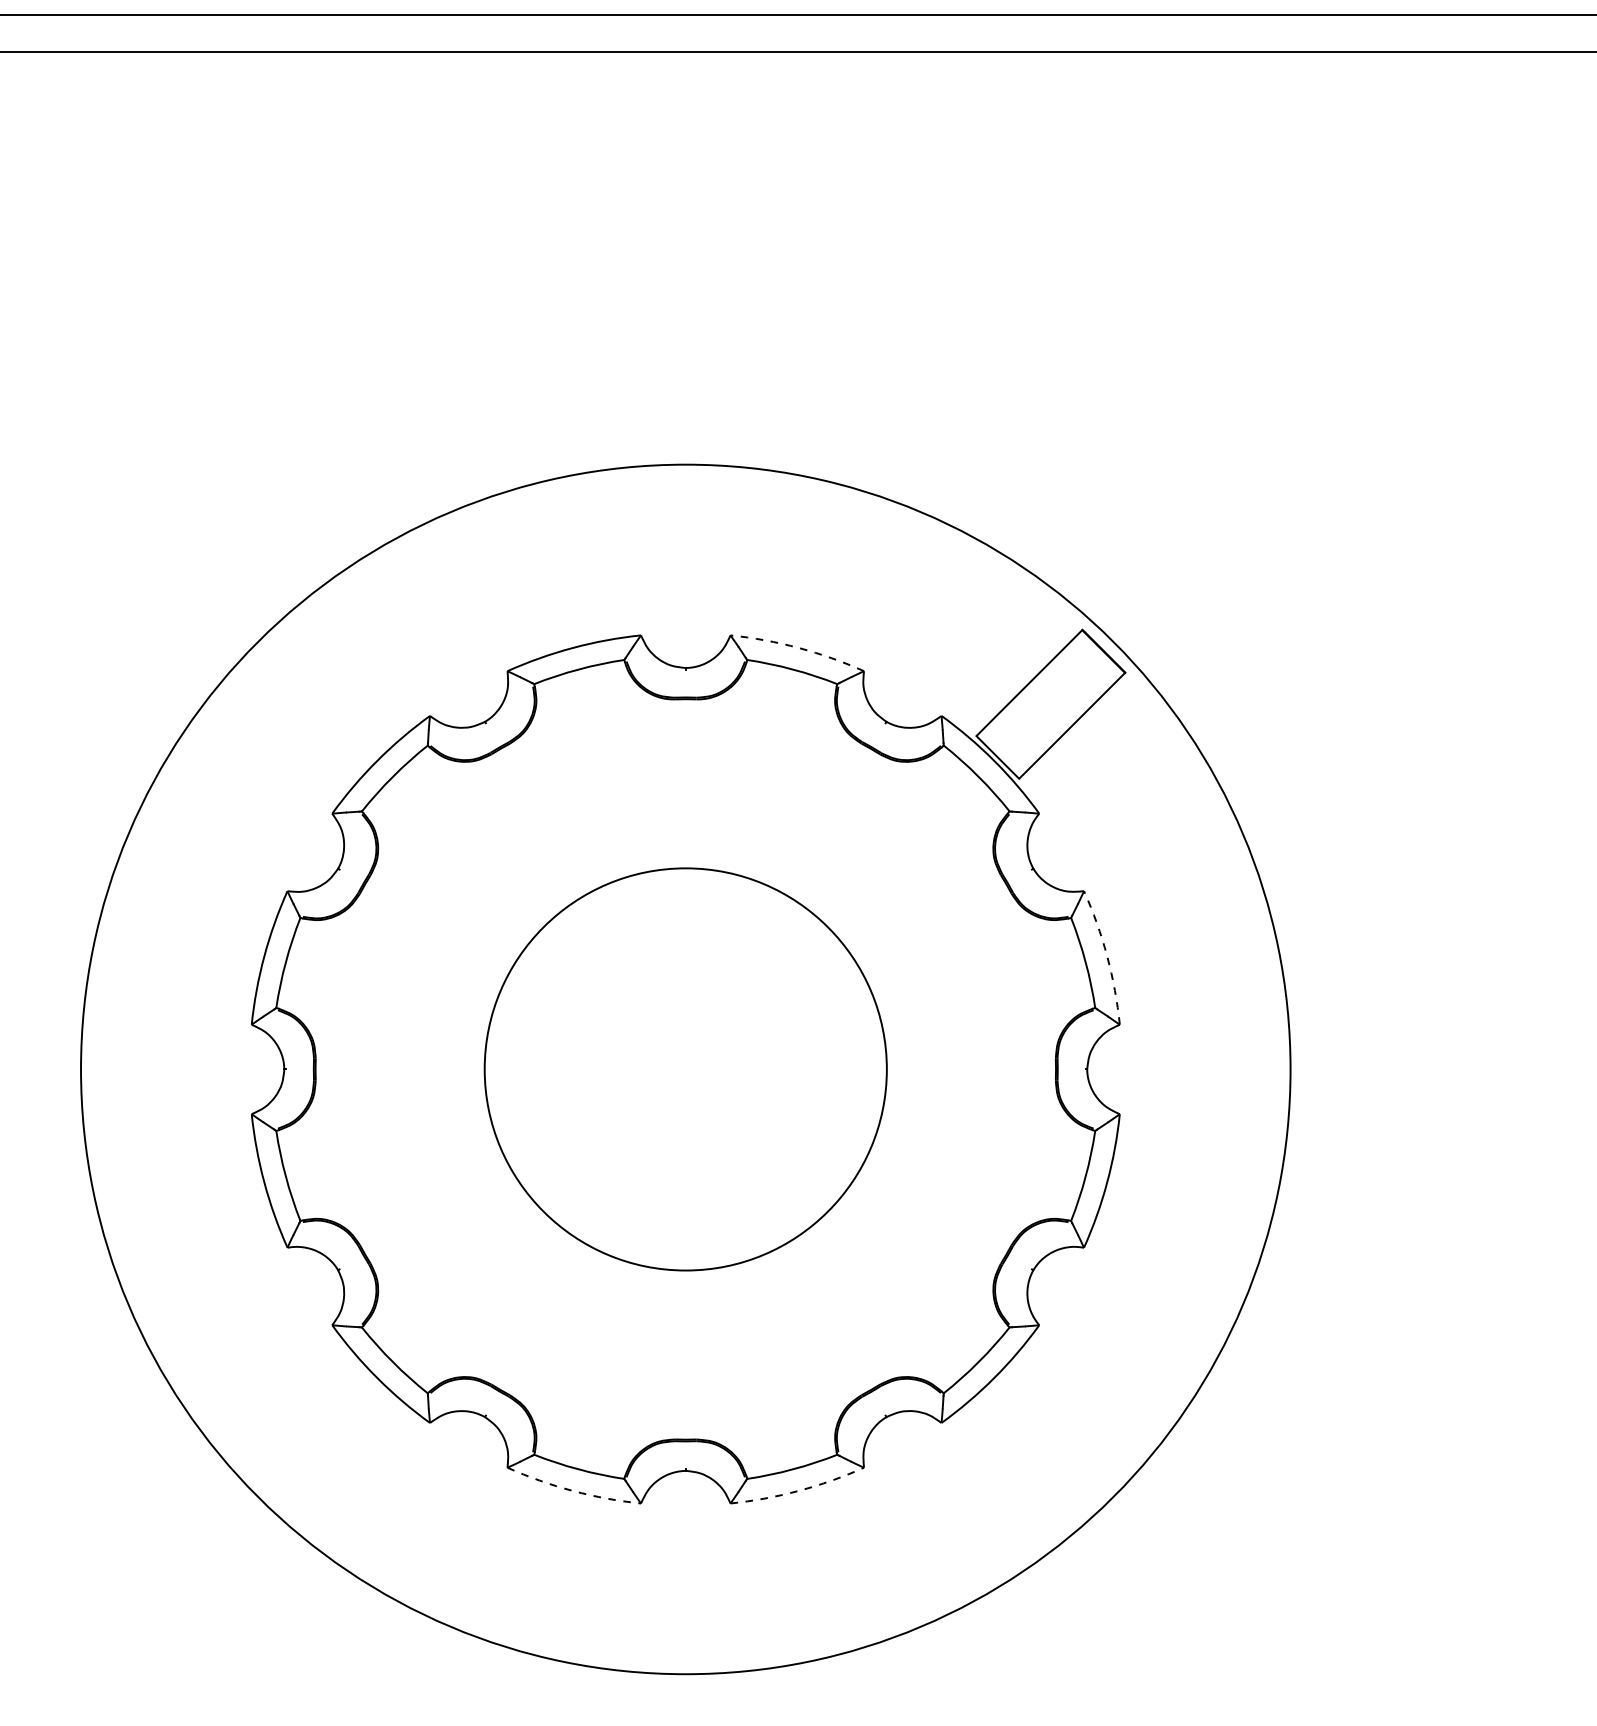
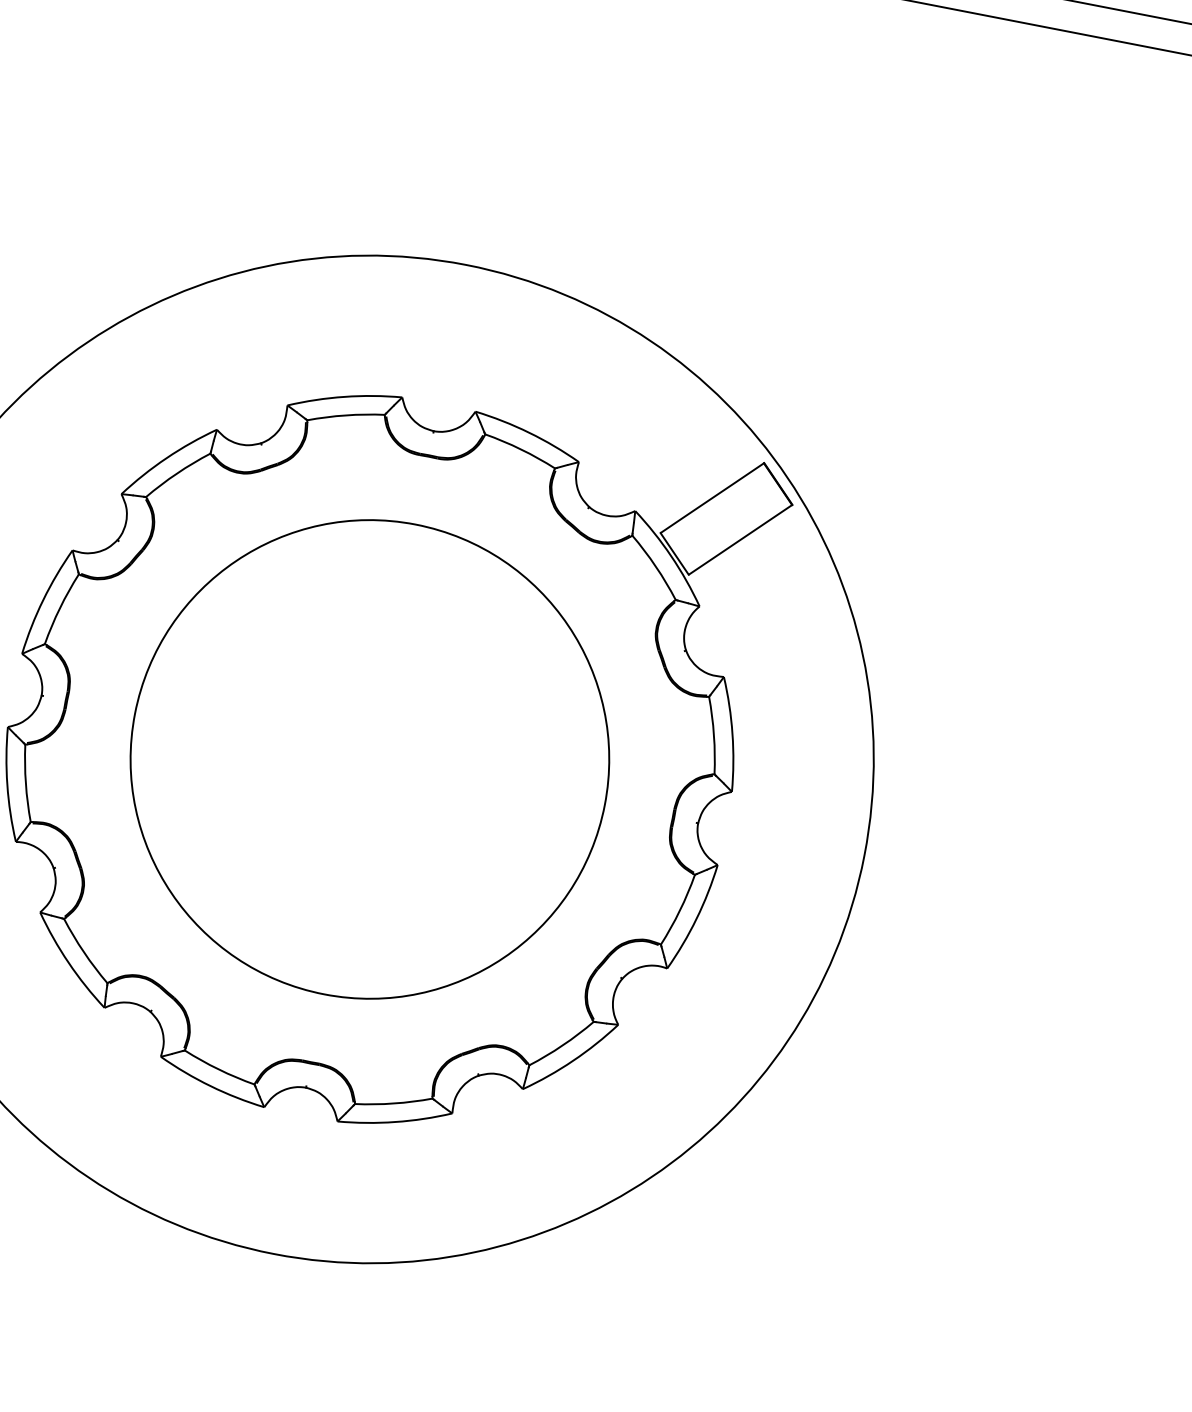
arc: (798, 647) -> (529, 432), dashed -> solid
arc: (1107, 956) -> (732, 734), dashed -> solid
circle: (685, 1069) -> (369, 759), size x1.43
arc: (572, 1490) -> (210, 1085), dashed -> solid
arc: (798, 1490) -> (395, 1121), dashed -> solid

